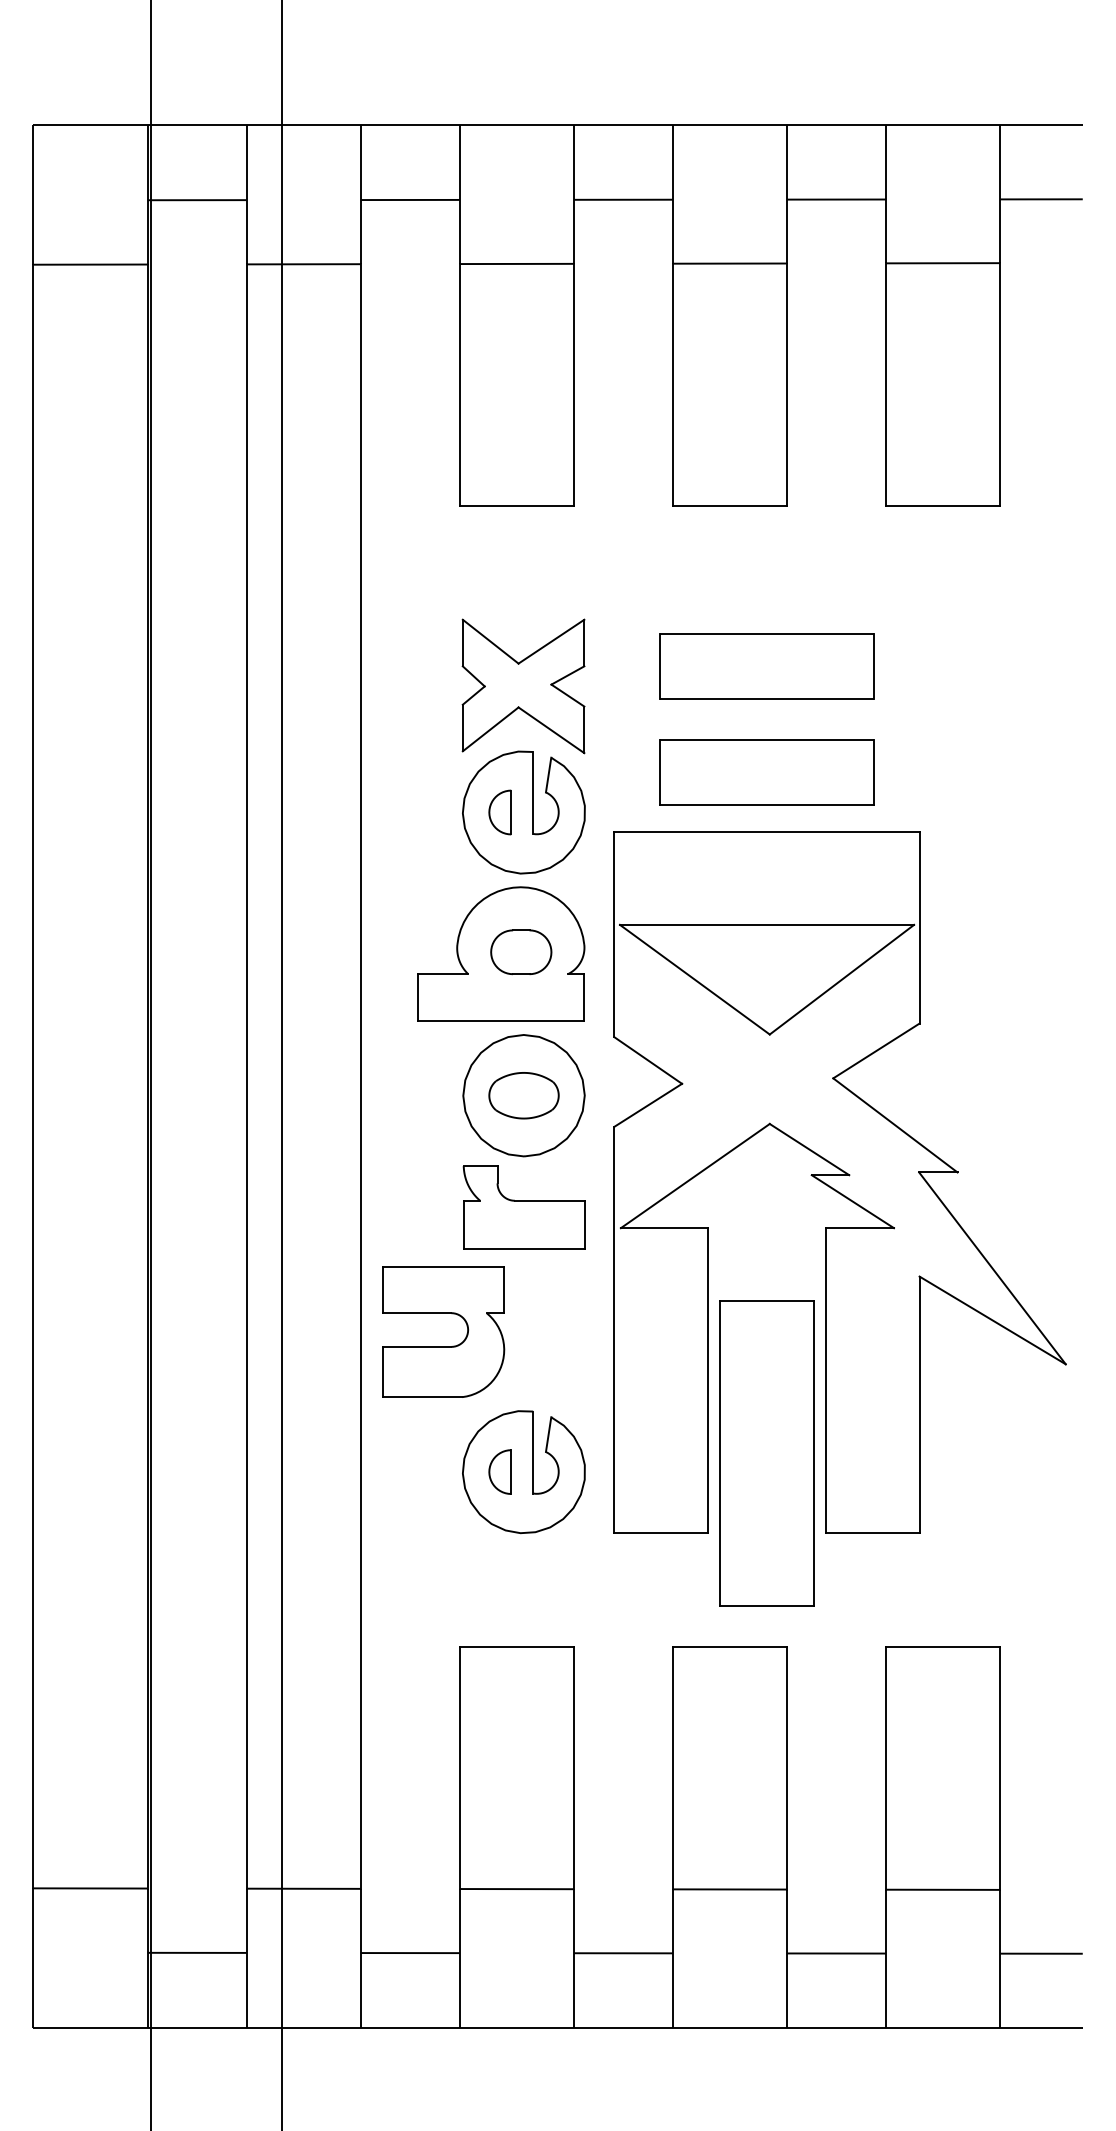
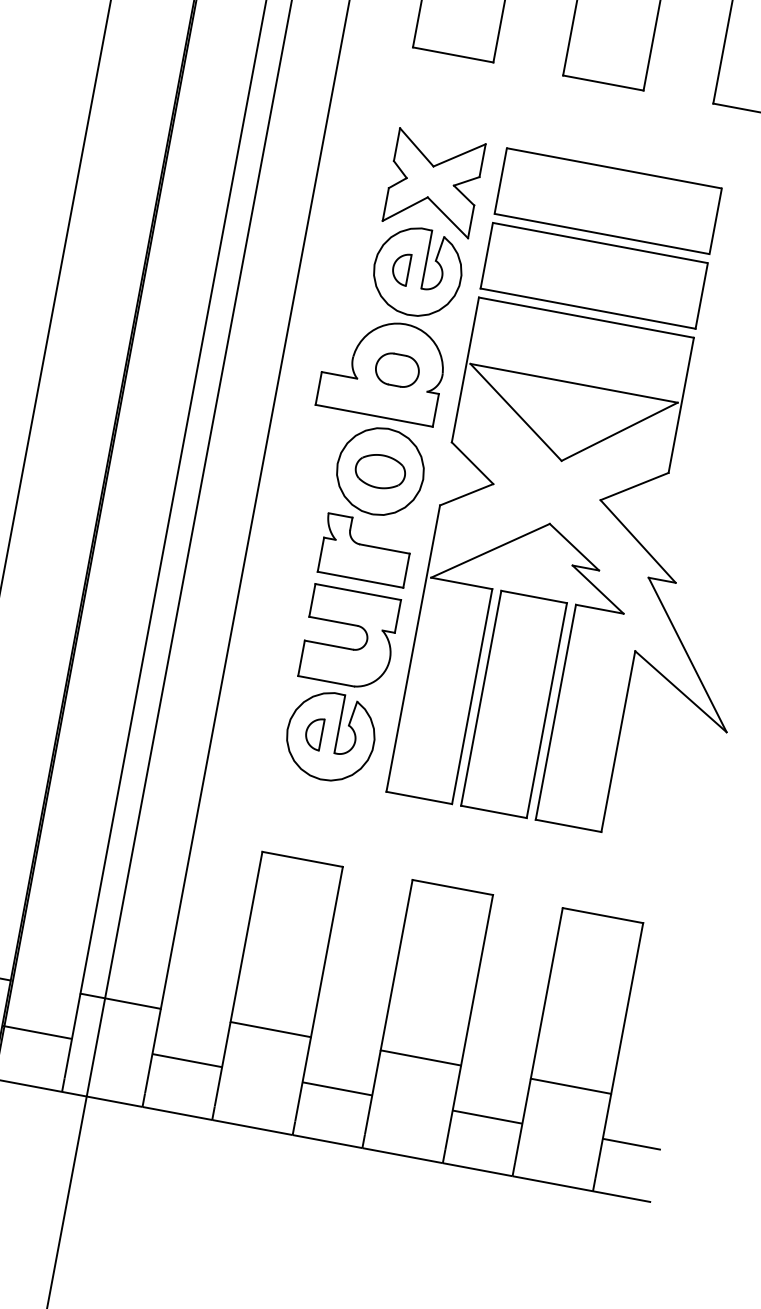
part: (766, 666) -> (607, 201), size x1.43
part: (766, 772) -> (593, 275), size x1.43
part: (443, 1346) -> (347, 648), moved
part: (766, 1453) -> (513, 704), moved

